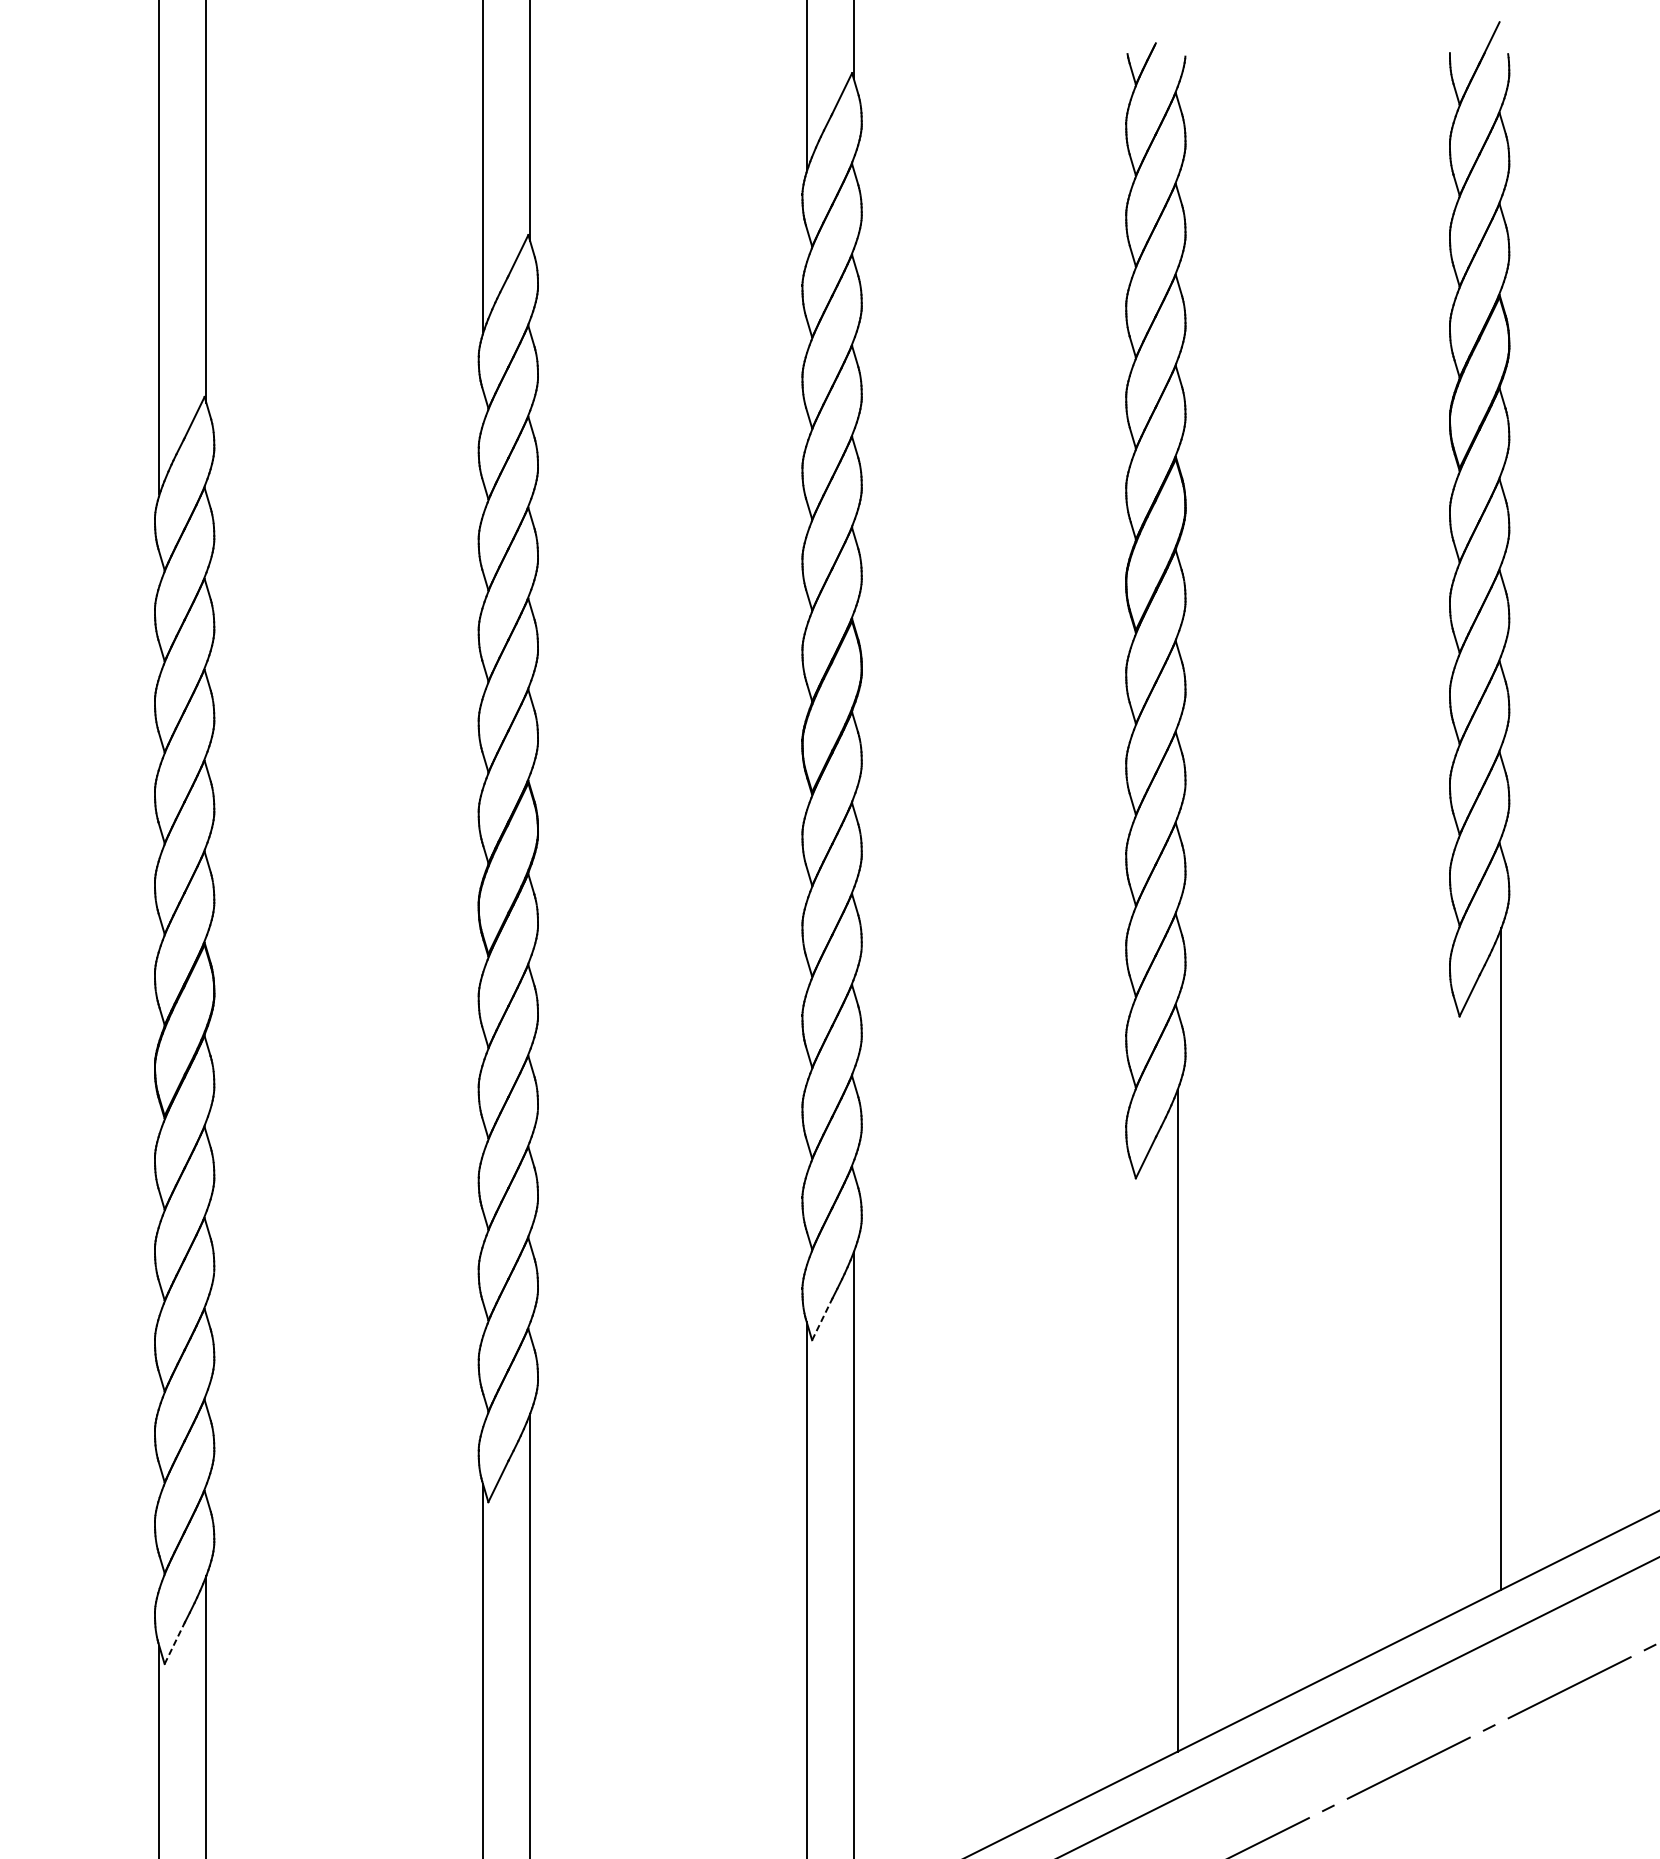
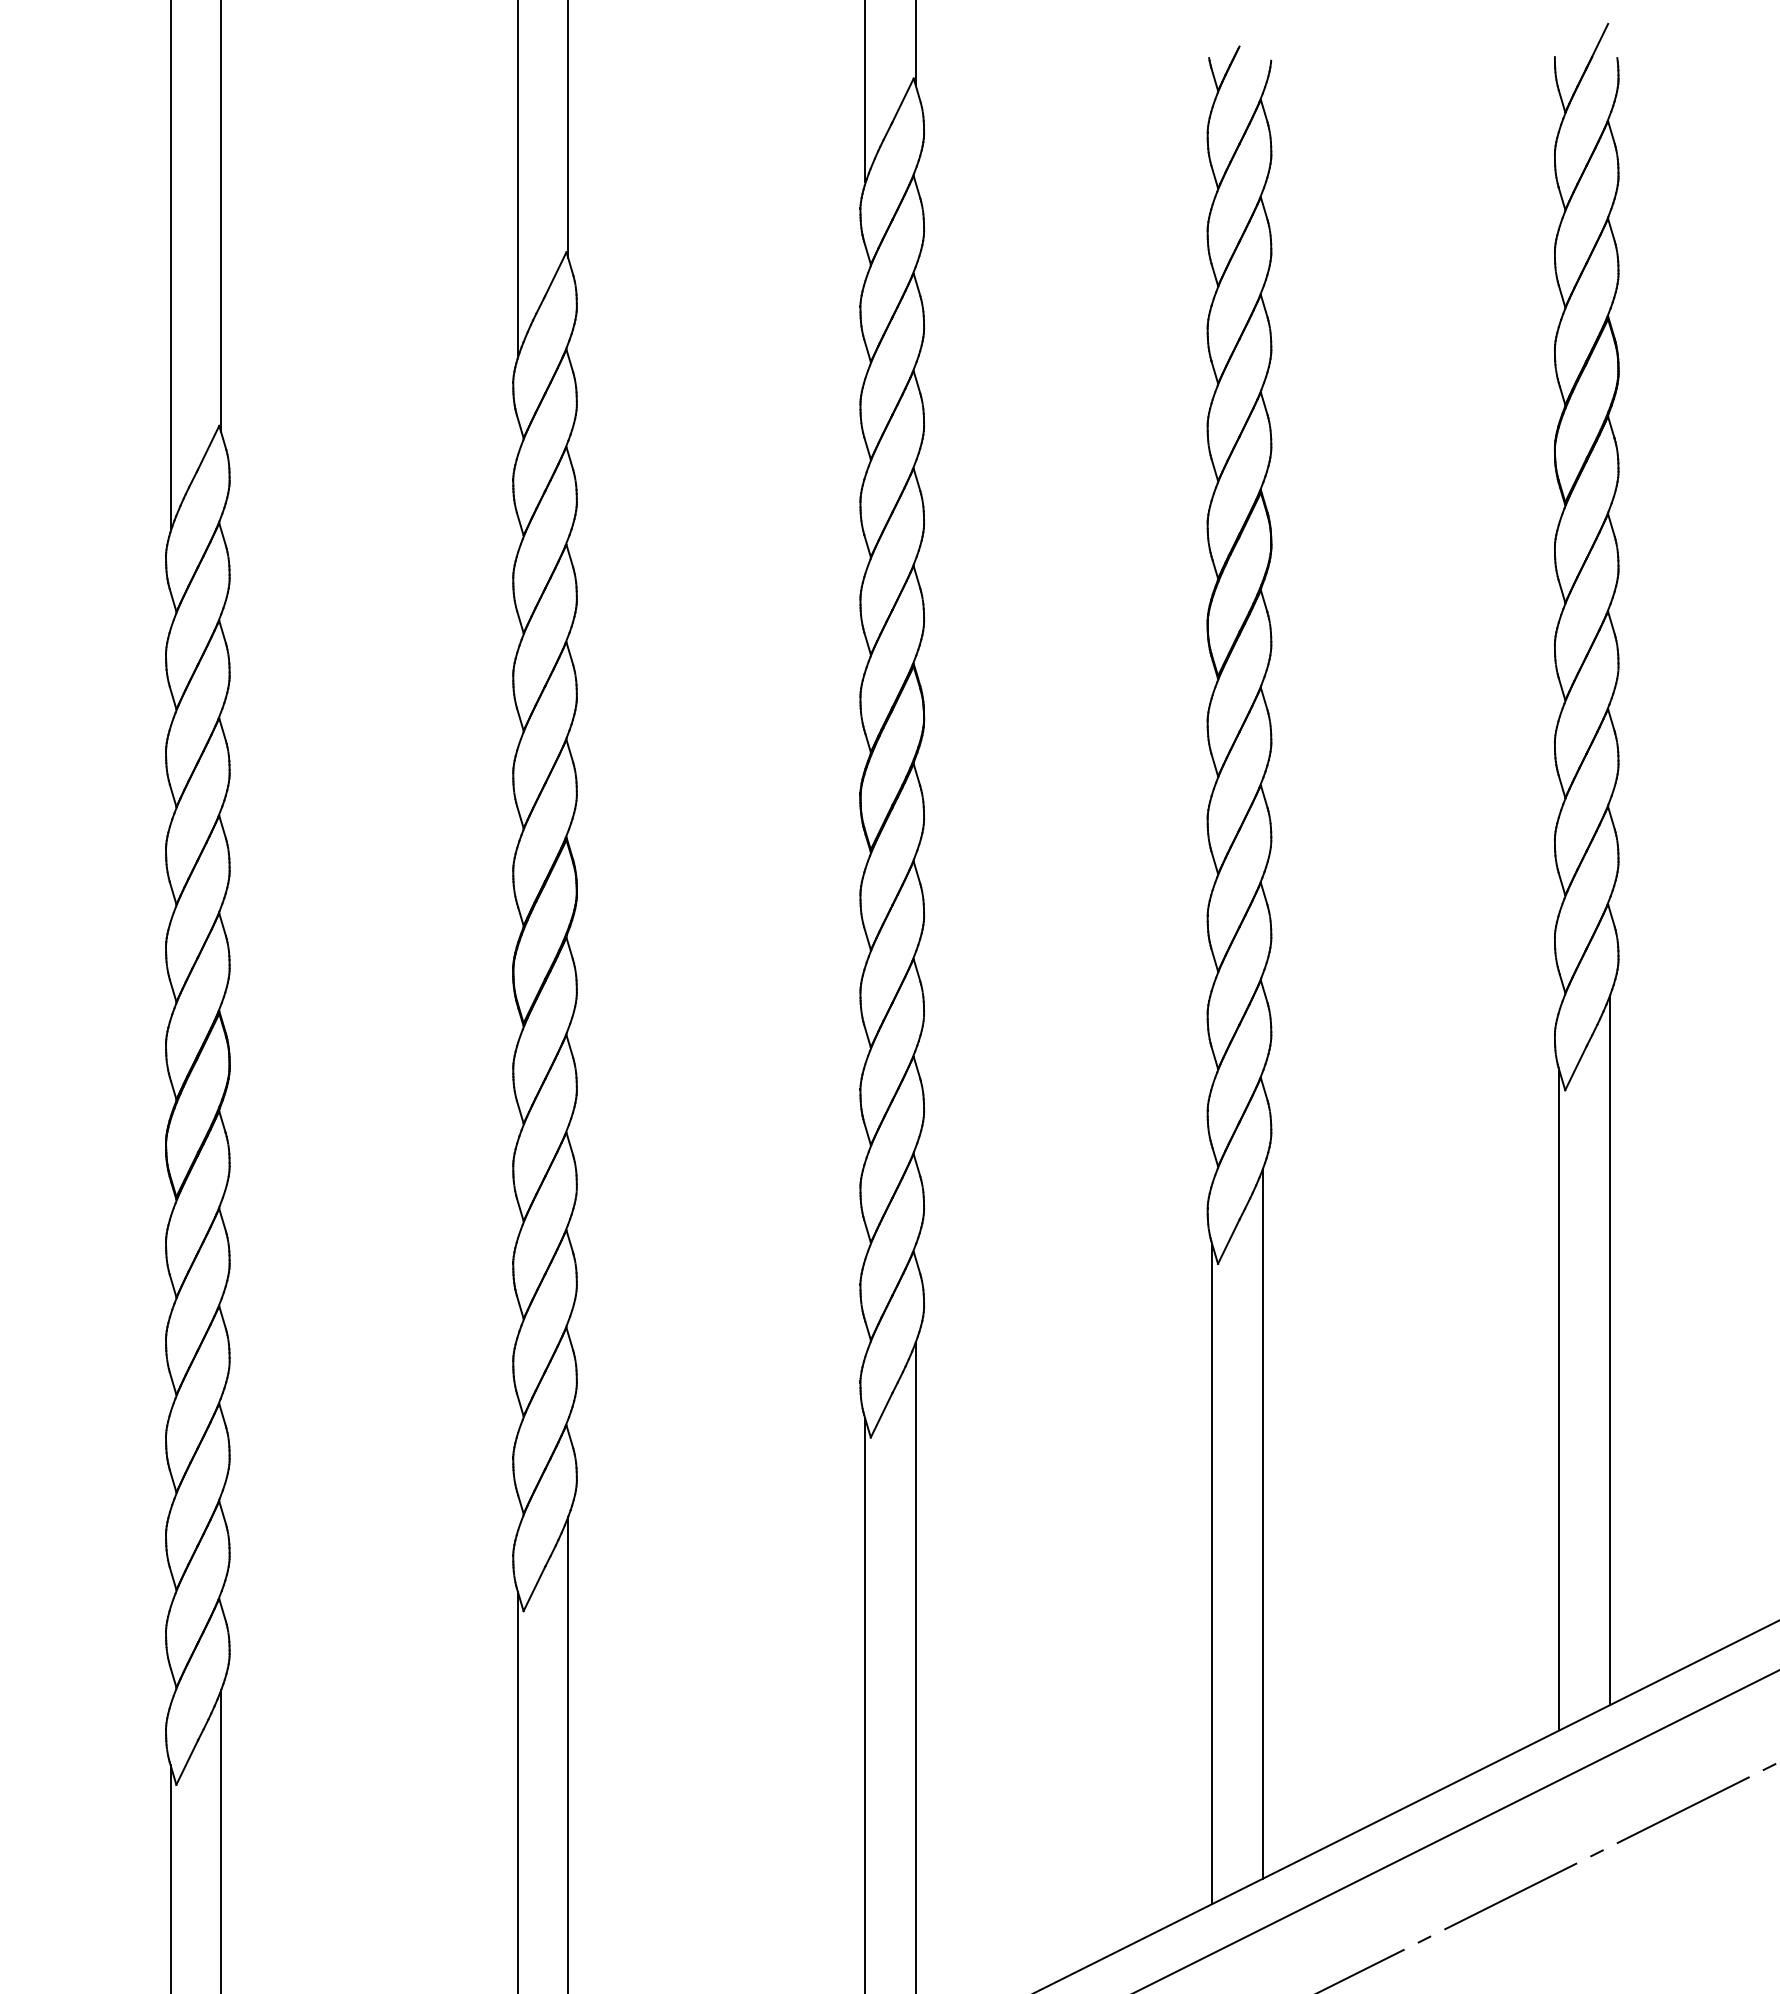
line: (1454, 1305) -> (1559, 1400), added
line: (822, 1319) -> (881, 1415), dashed -> solid
line: (1130, 1467) -> (1212, 1574), added
line: (174, 1643) -> (187, 1762), dashed -> solid

